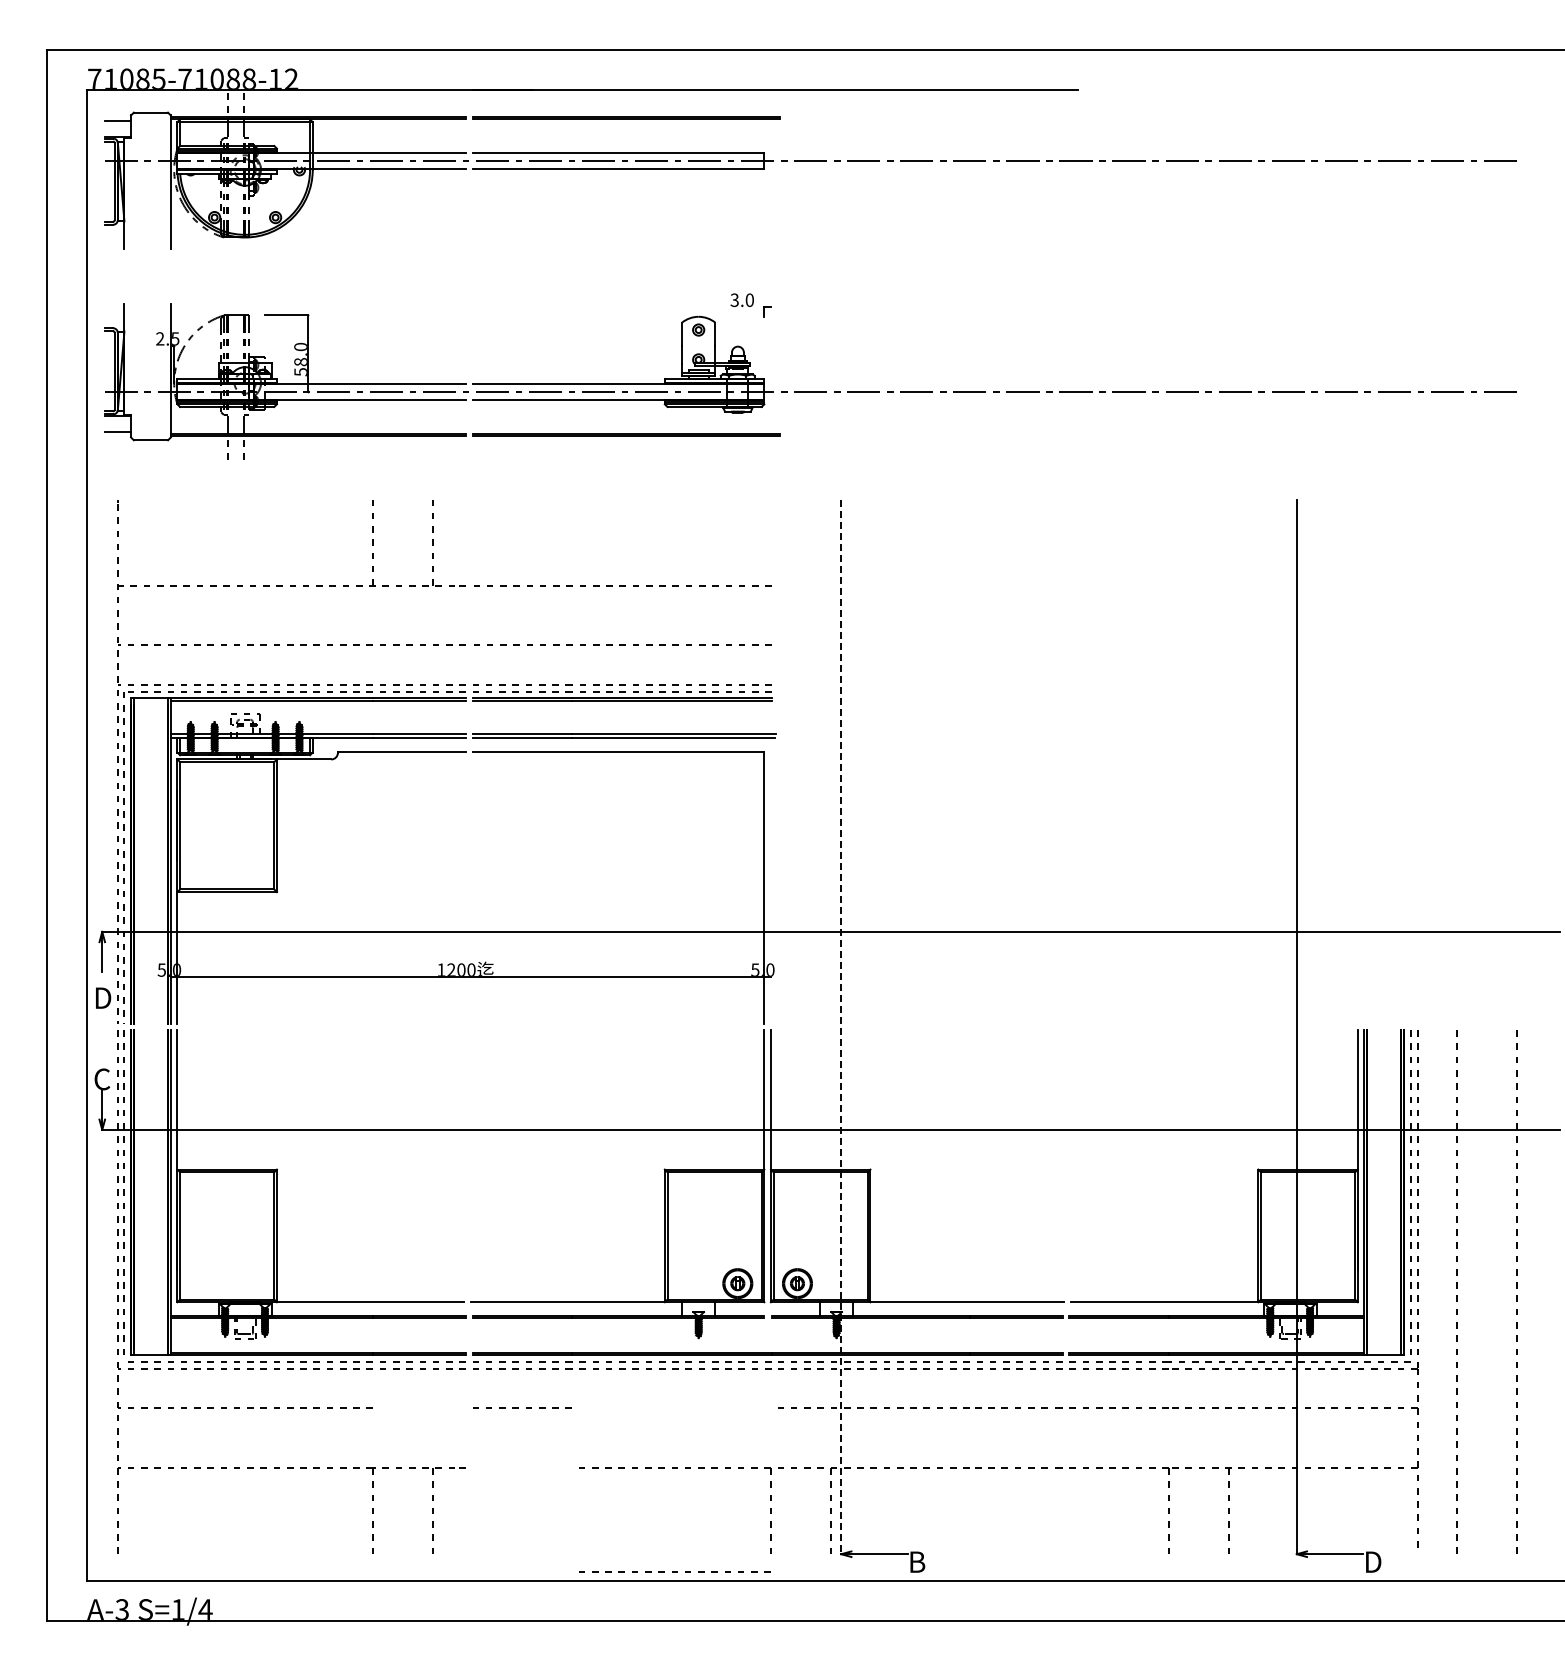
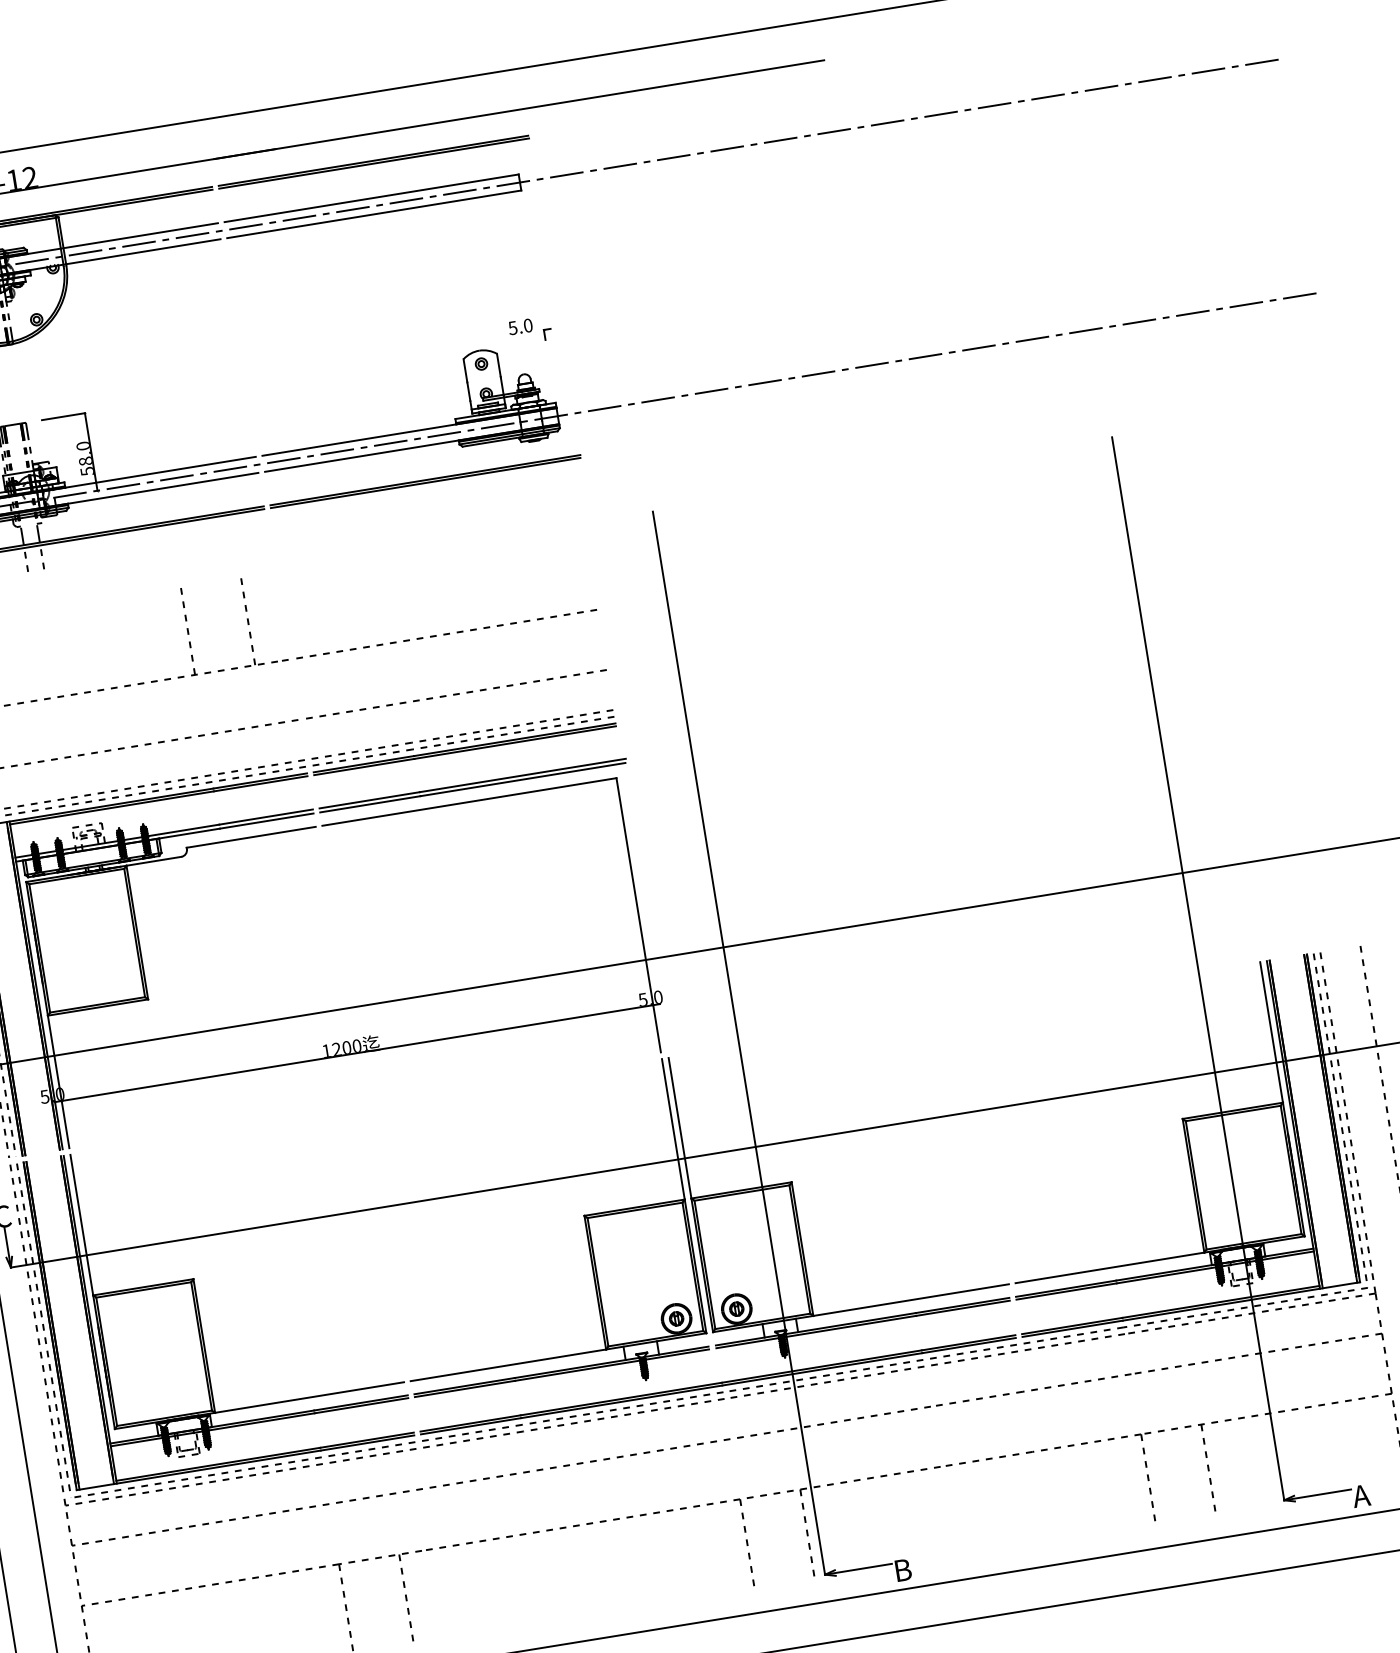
text: (734, 299) -> (512, 327), 3.0 -> 5.0
line: (841, 1027) -> (739, 1043), dashed -> solid
line: (422, 1407) -> (379, 1495), added
line: (518, 1467) -> (485, 1539), added
text: (1372, 1561) -> (1361, 1495), D -> A
line: (674, 1571) -> (633, 1454), moved

